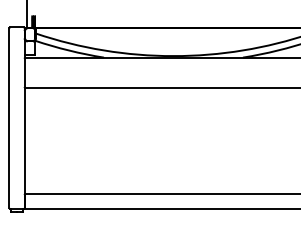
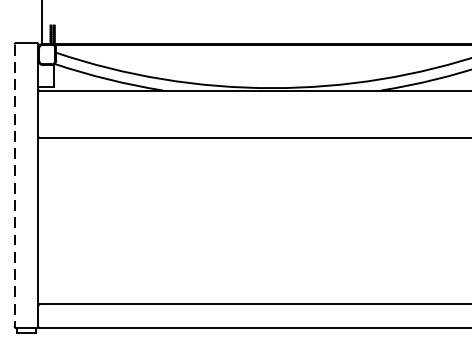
line: (9, 118) -> (14, 186), solid -> dashed

